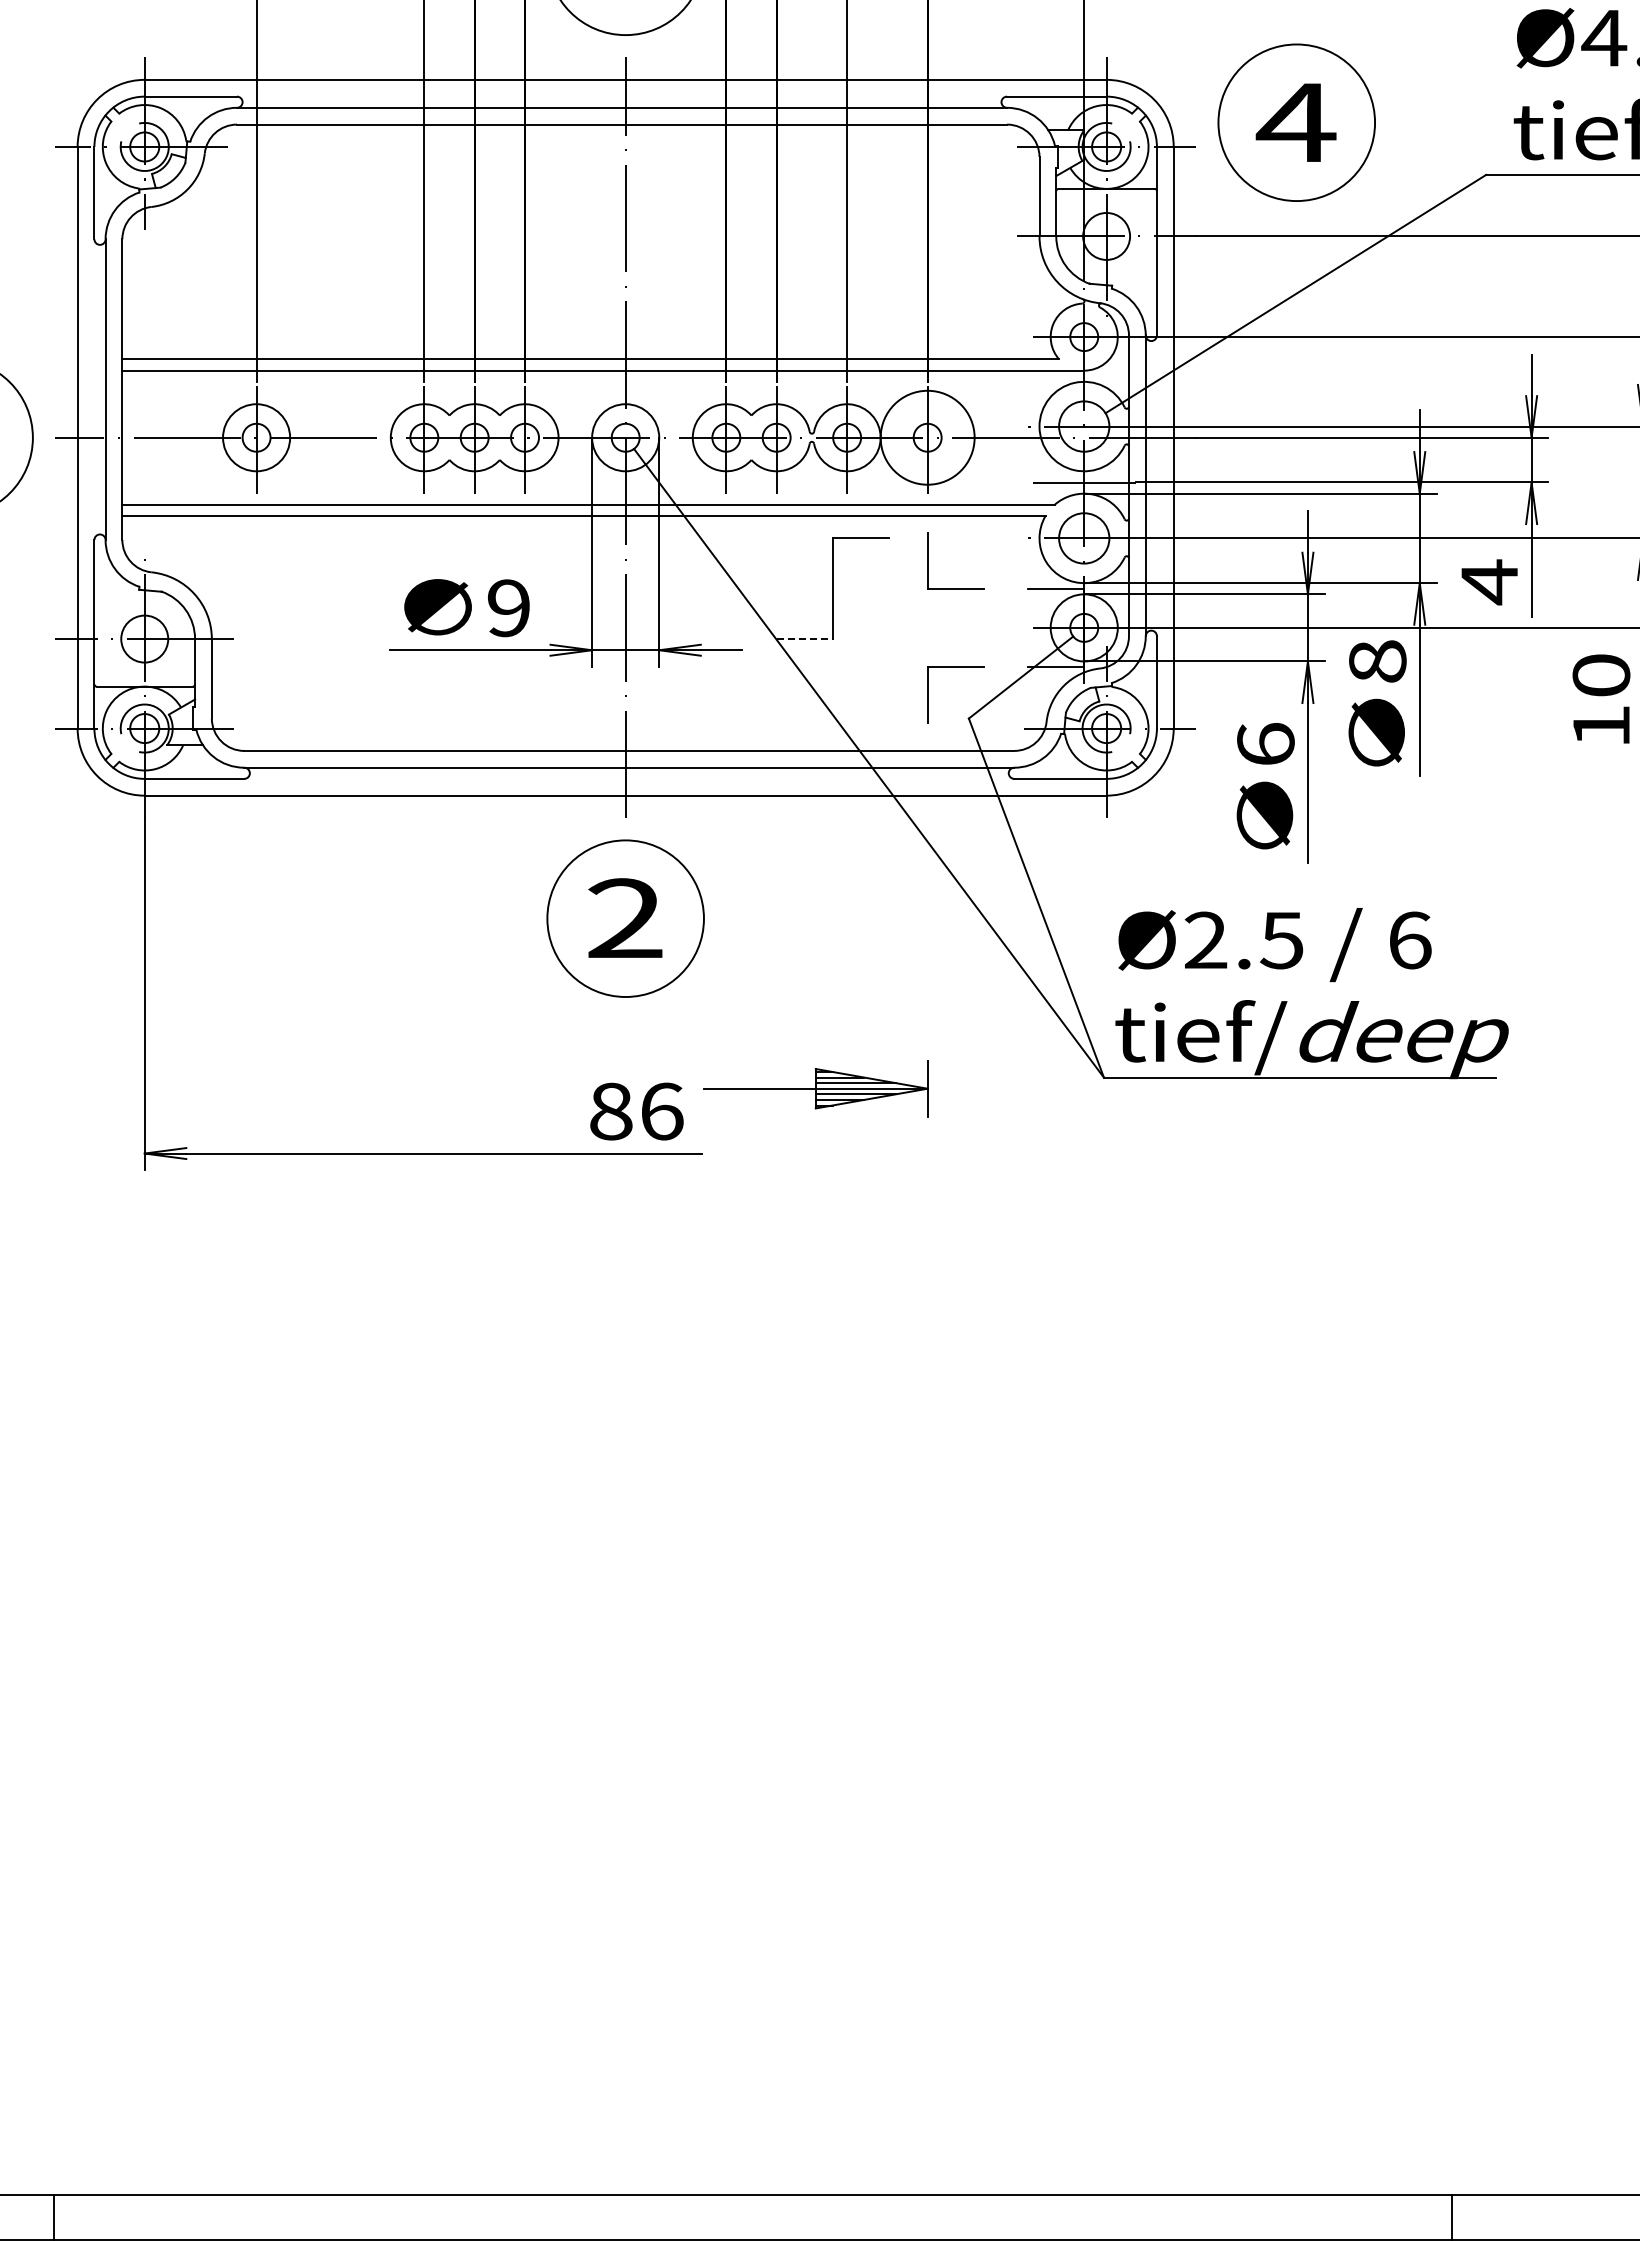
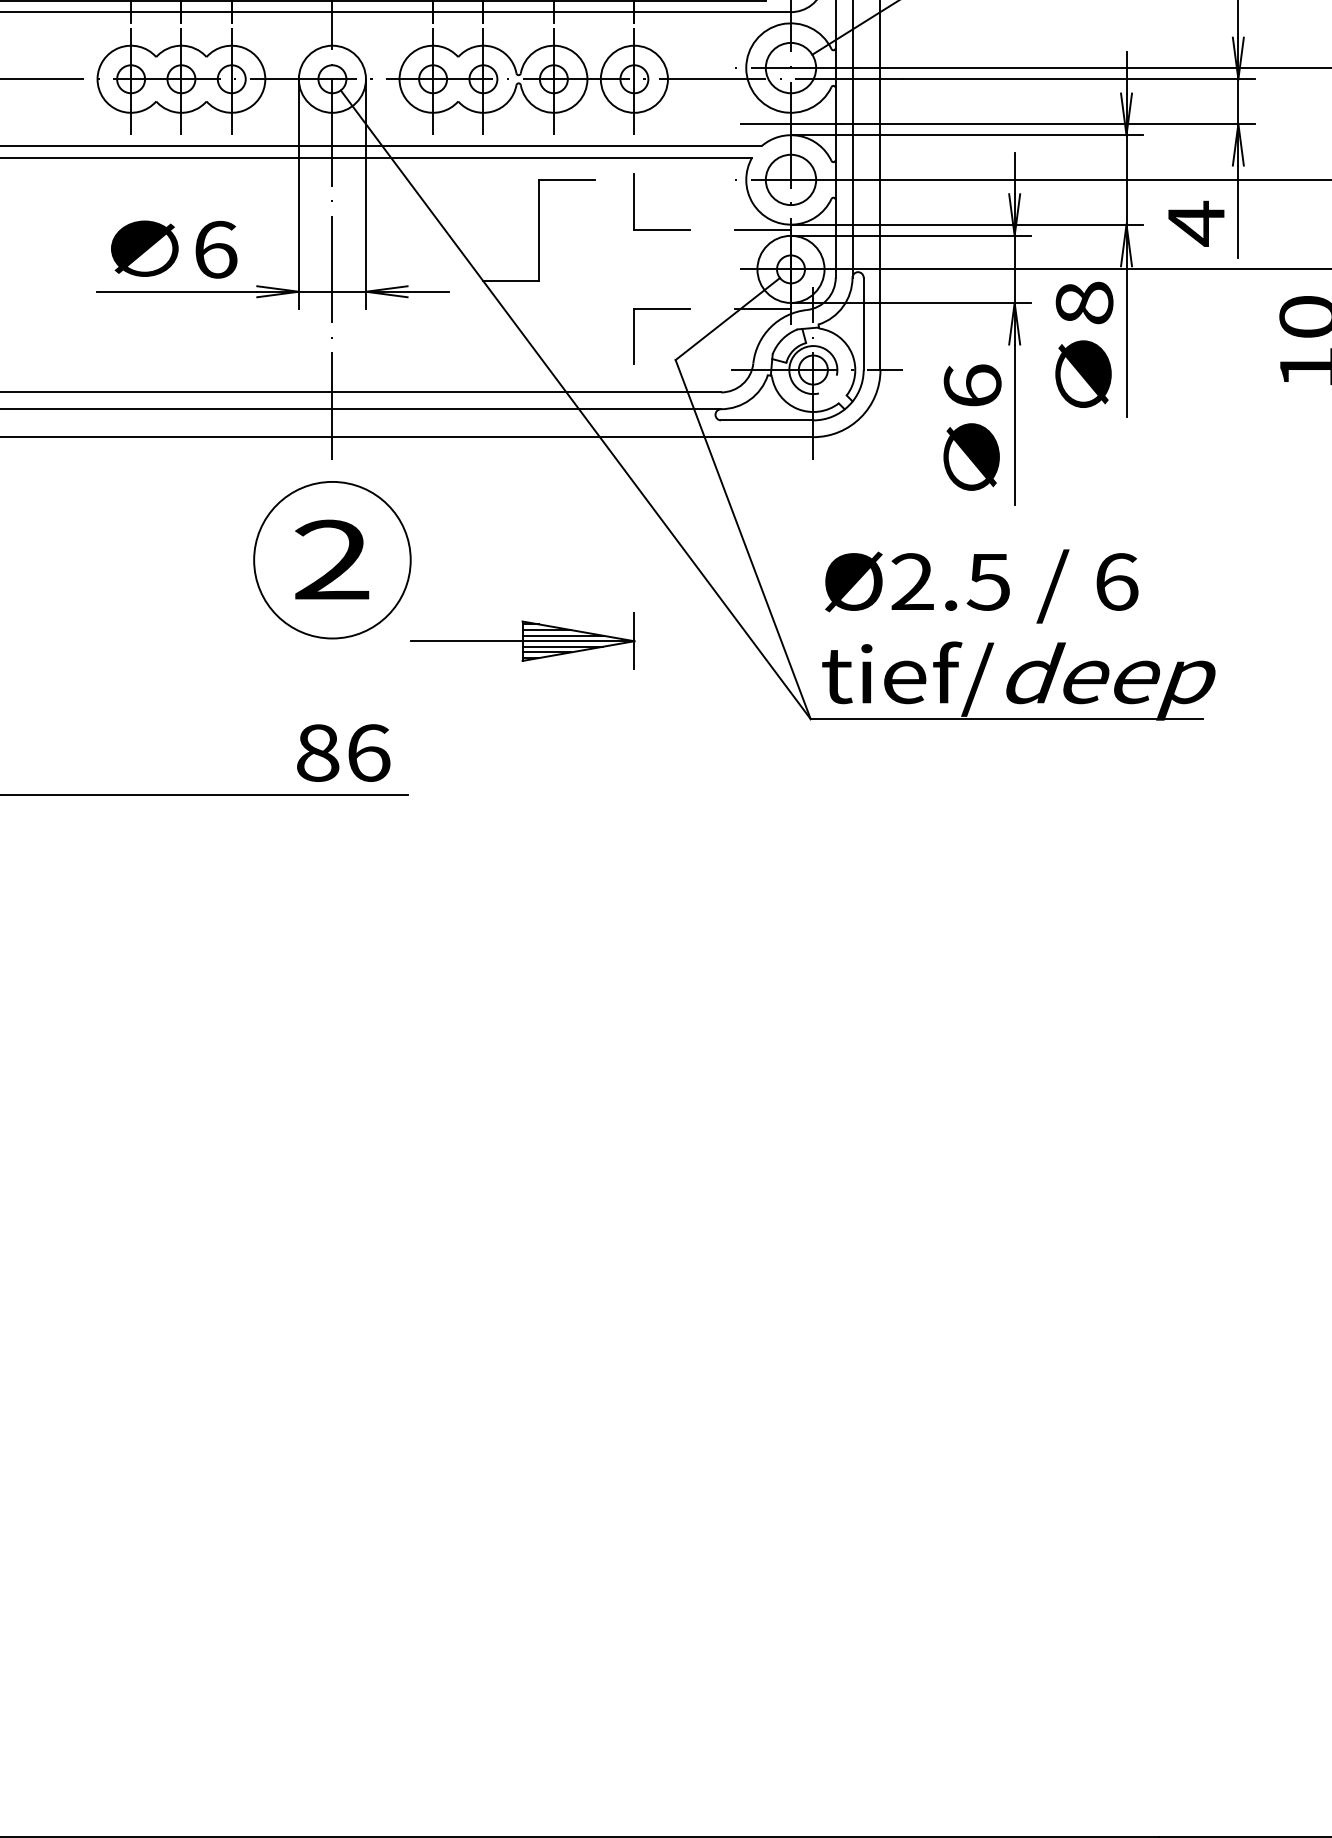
circle: (927, 437) -> (634, 79), size x0.71
text: (509, 608) -> (216, 250), 9 -> 6
line: (804, 639) -> (511, 281), dashed -> solid
part: (815, 1088) -> (522, 641), moved

